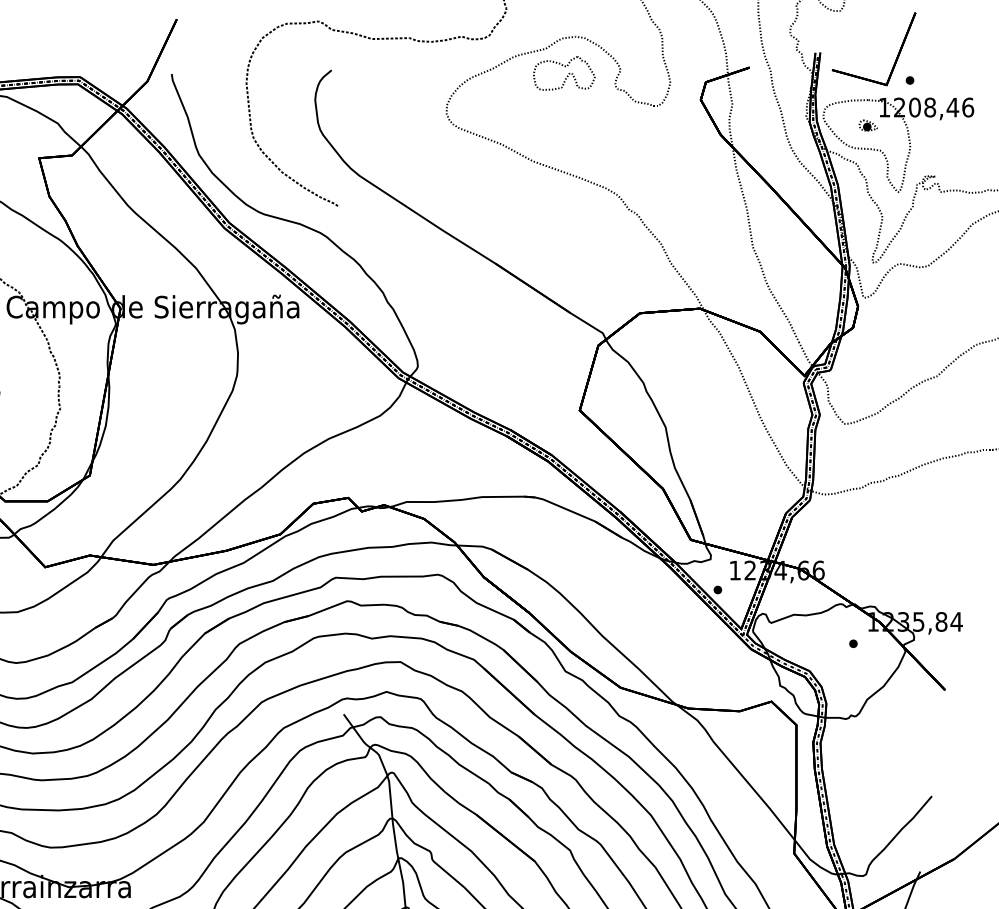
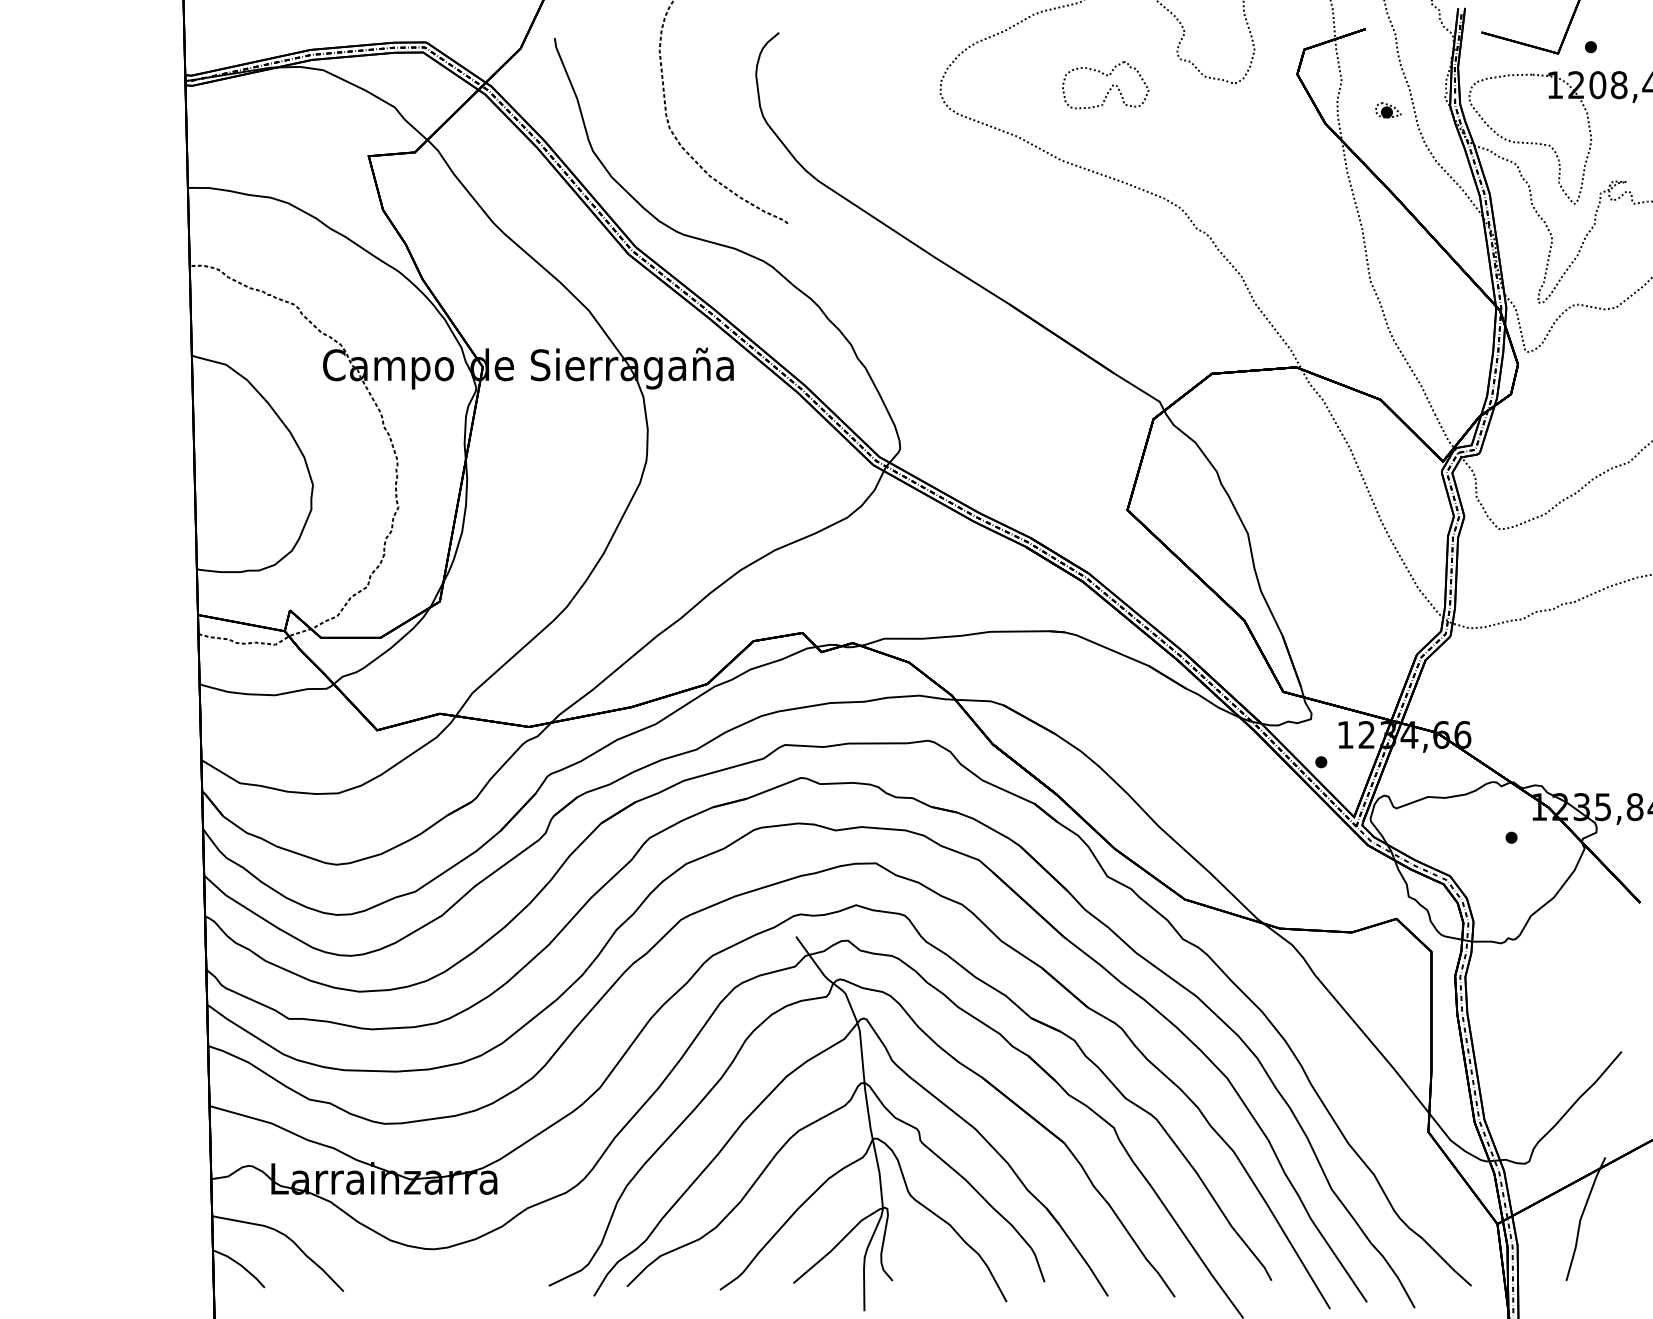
part: (564, 73) -> (1105, 85), moved
part: (868, 125) -> (1388, 110), moved

